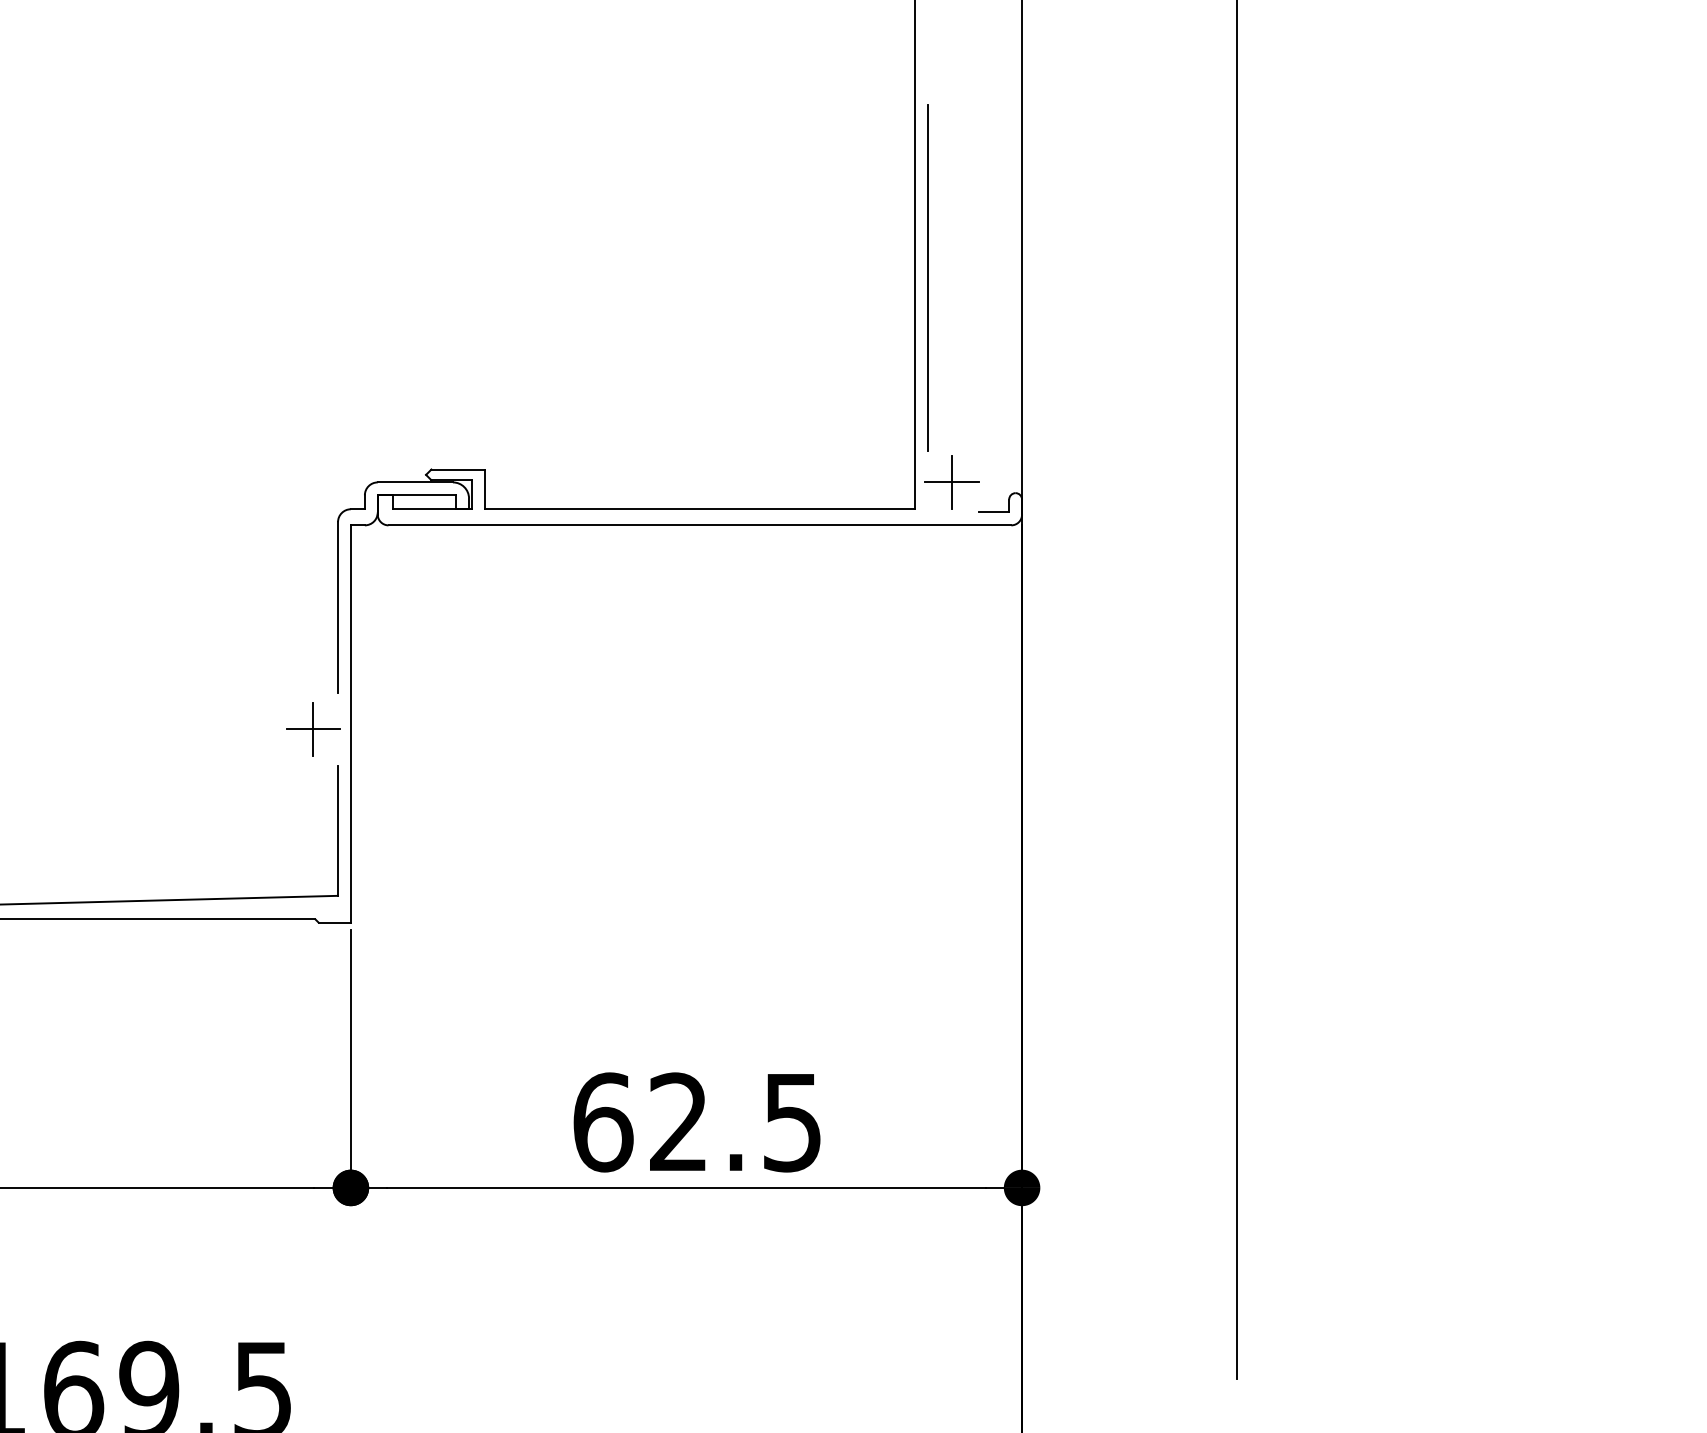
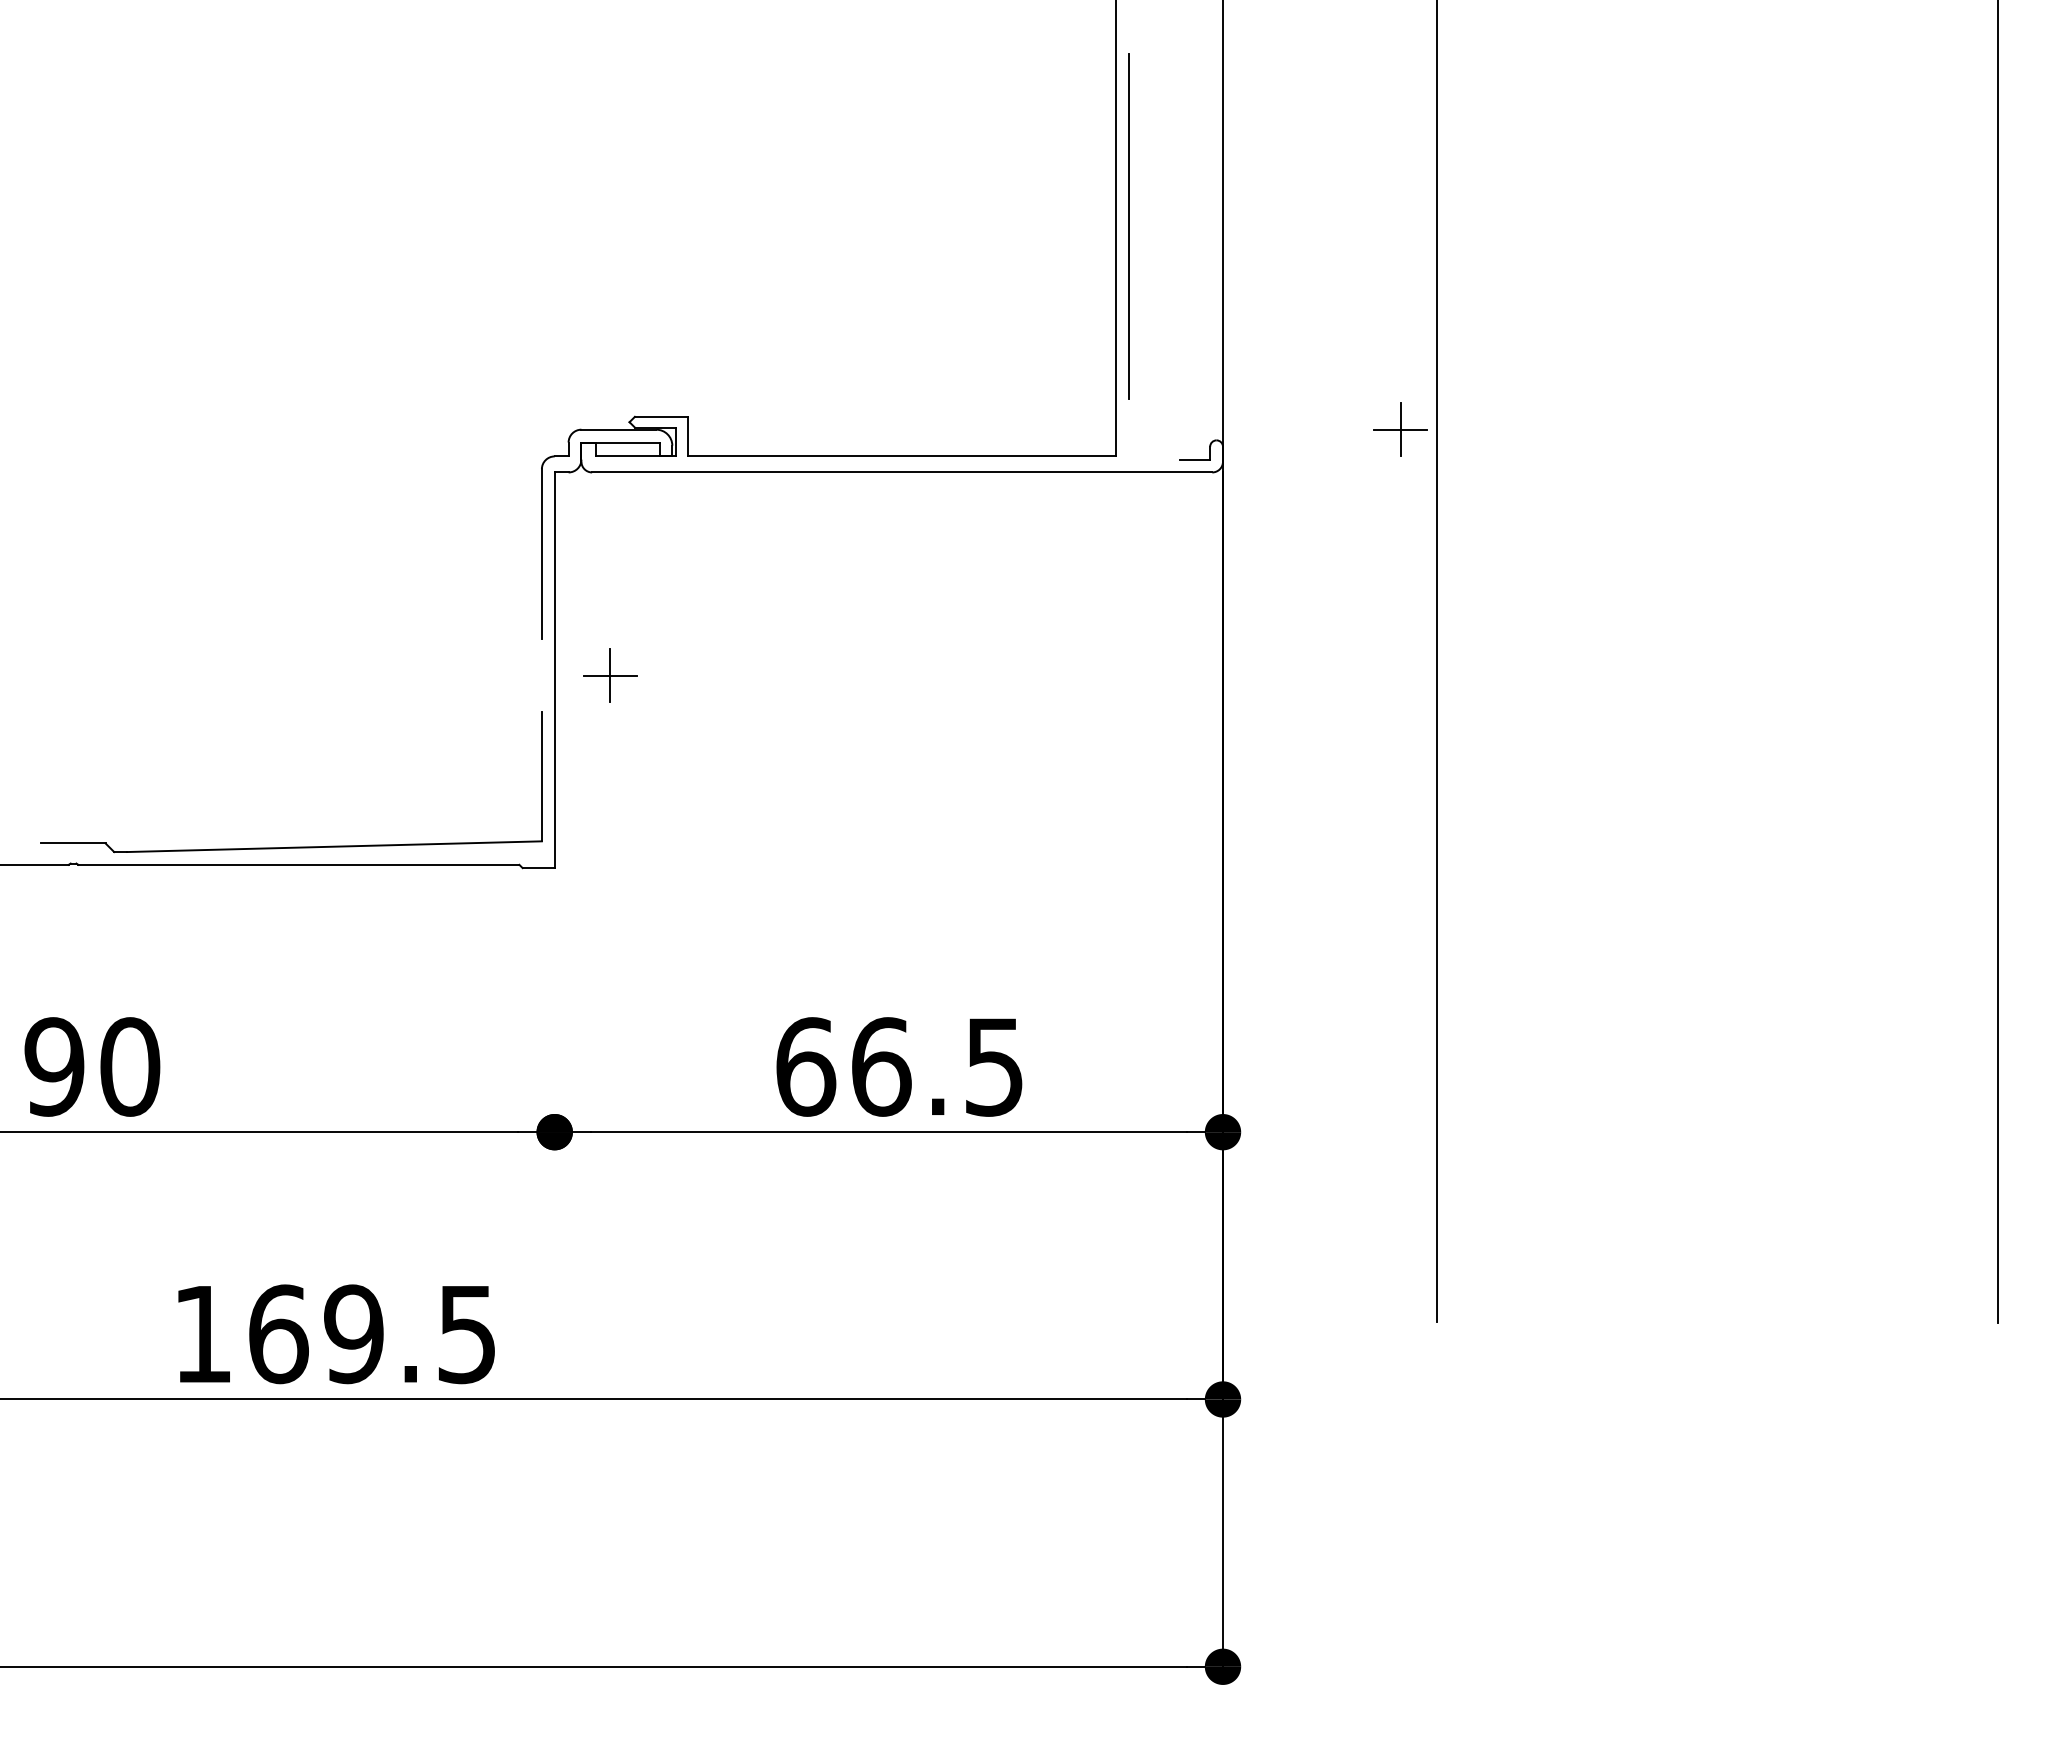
part: (952, 482) -> (1400, 429), moved
part: (313, 729) -> (610, 675), moved
line: (350, 1063) -> (554, 1008), removed
text: (679, 1121) -> (881, 1066), 62.5 -> 66.5

